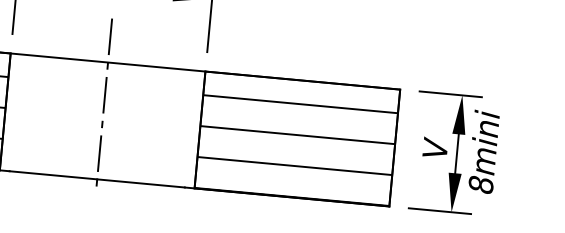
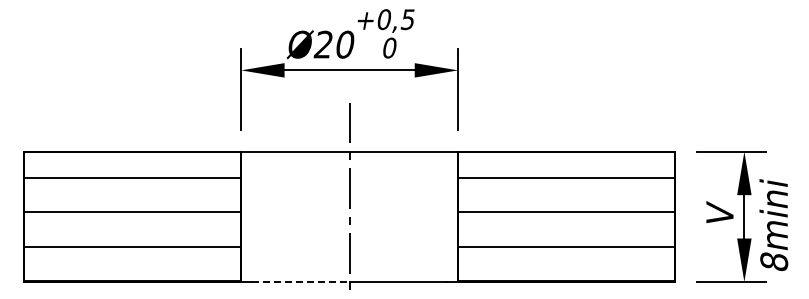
text: (483, 152) -> (773, 225), moved
line: (53, 174) -> (300, 281), solid -> dashed

